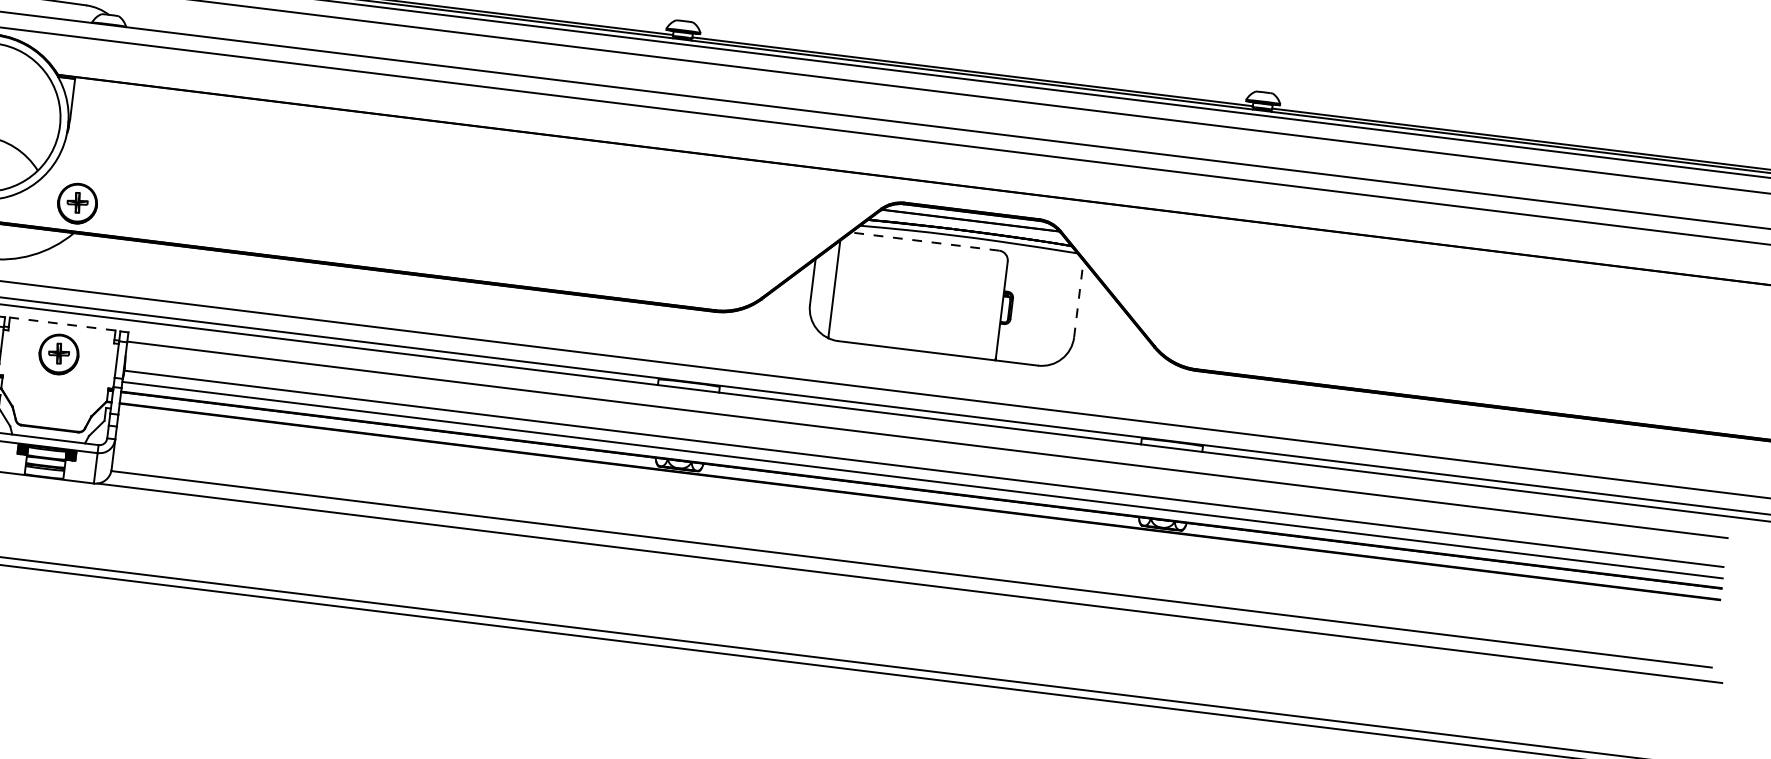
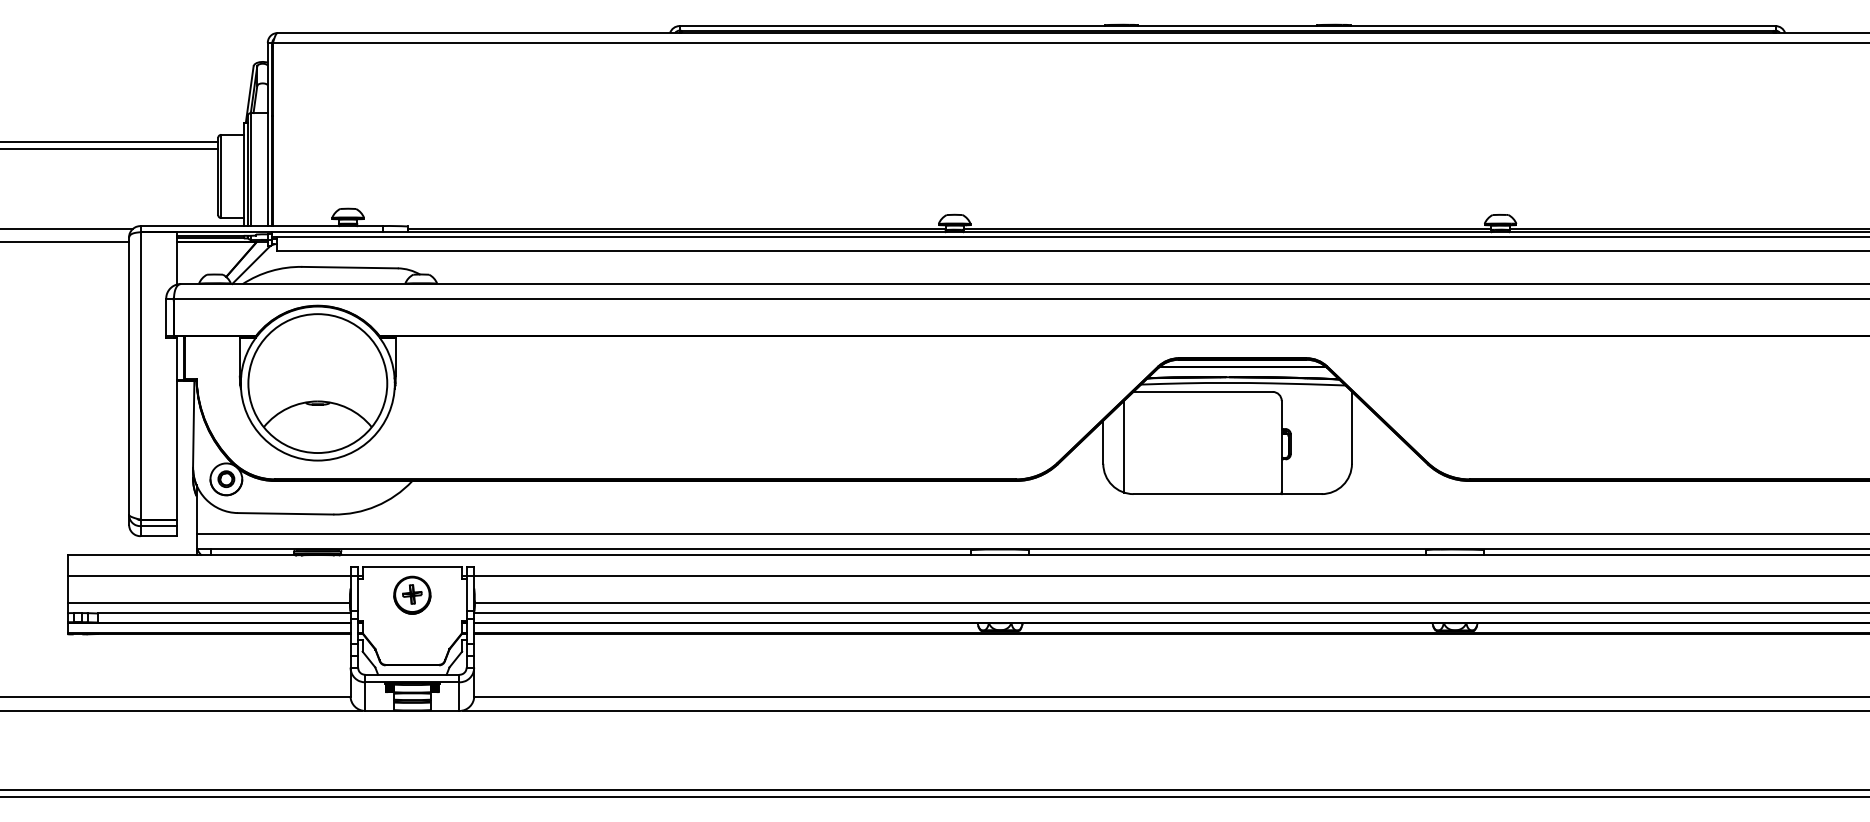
part: (77, 202) -> (412, 452), removed
line: (925, 241) -> (1203, 391), dashed -> solid
line: (1078, 298) -> (1351, 427), dashed -> solid
line: (62, 323) -> (412, 566), dashed -> solid

